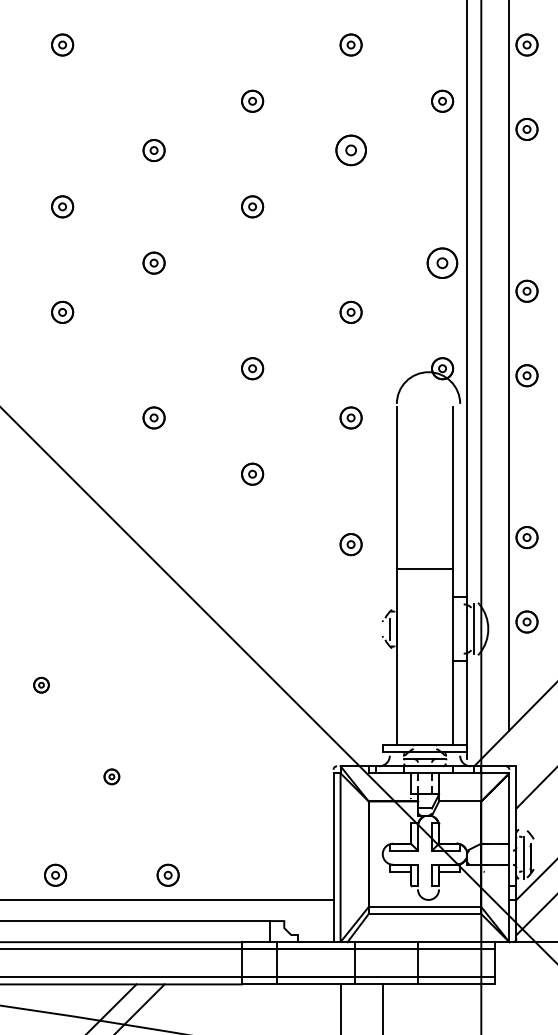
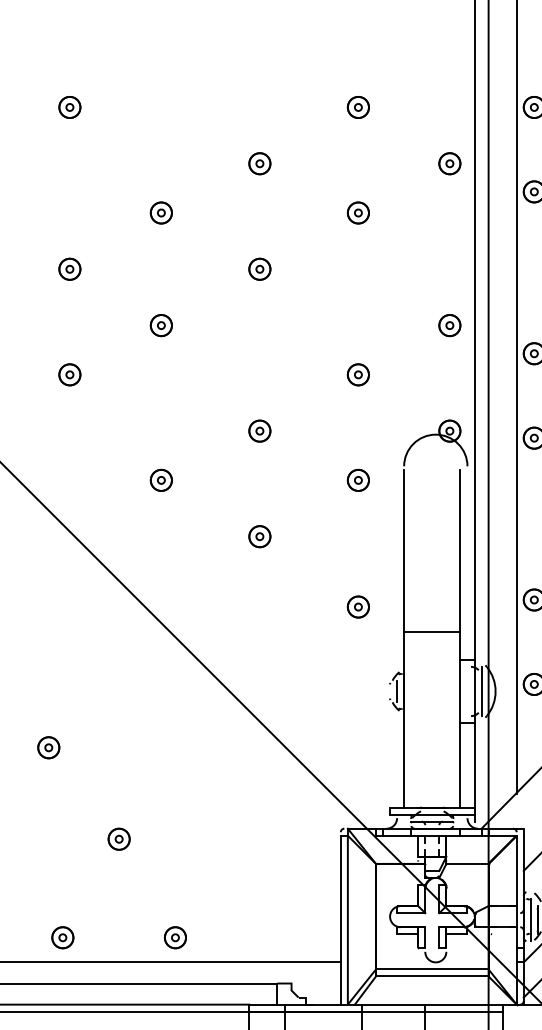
part: (350, 150) -> (357, 212), size x0.71
part: (442, 262) -> (449, 324), size x0.71
part: (41, 684) -> (48, 746), size x1.43
part: (111, 776) -> (118, 838), size x1.43

